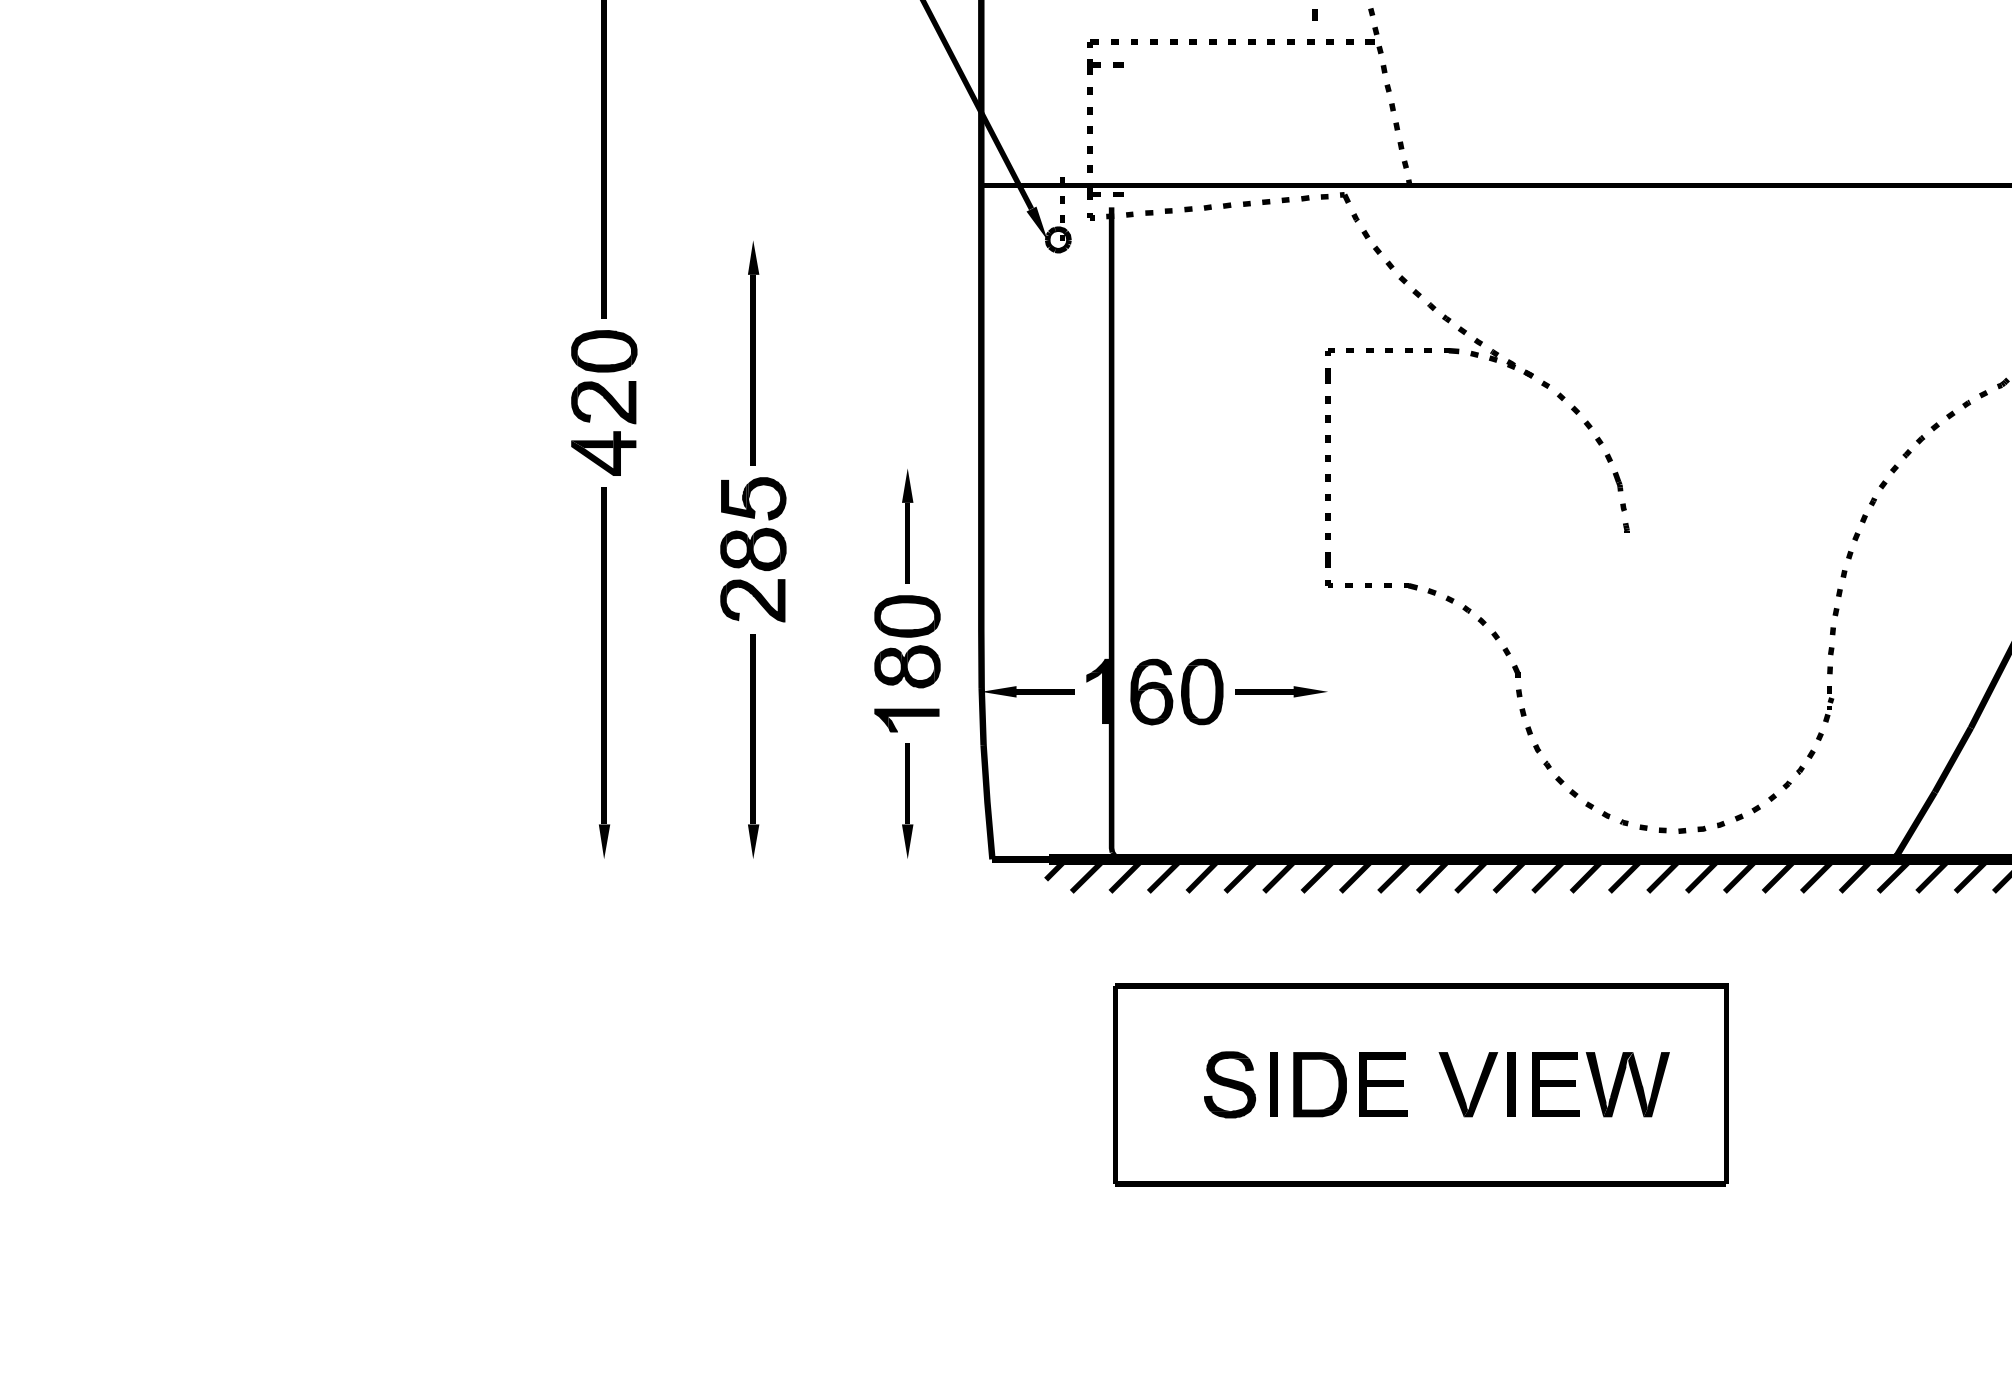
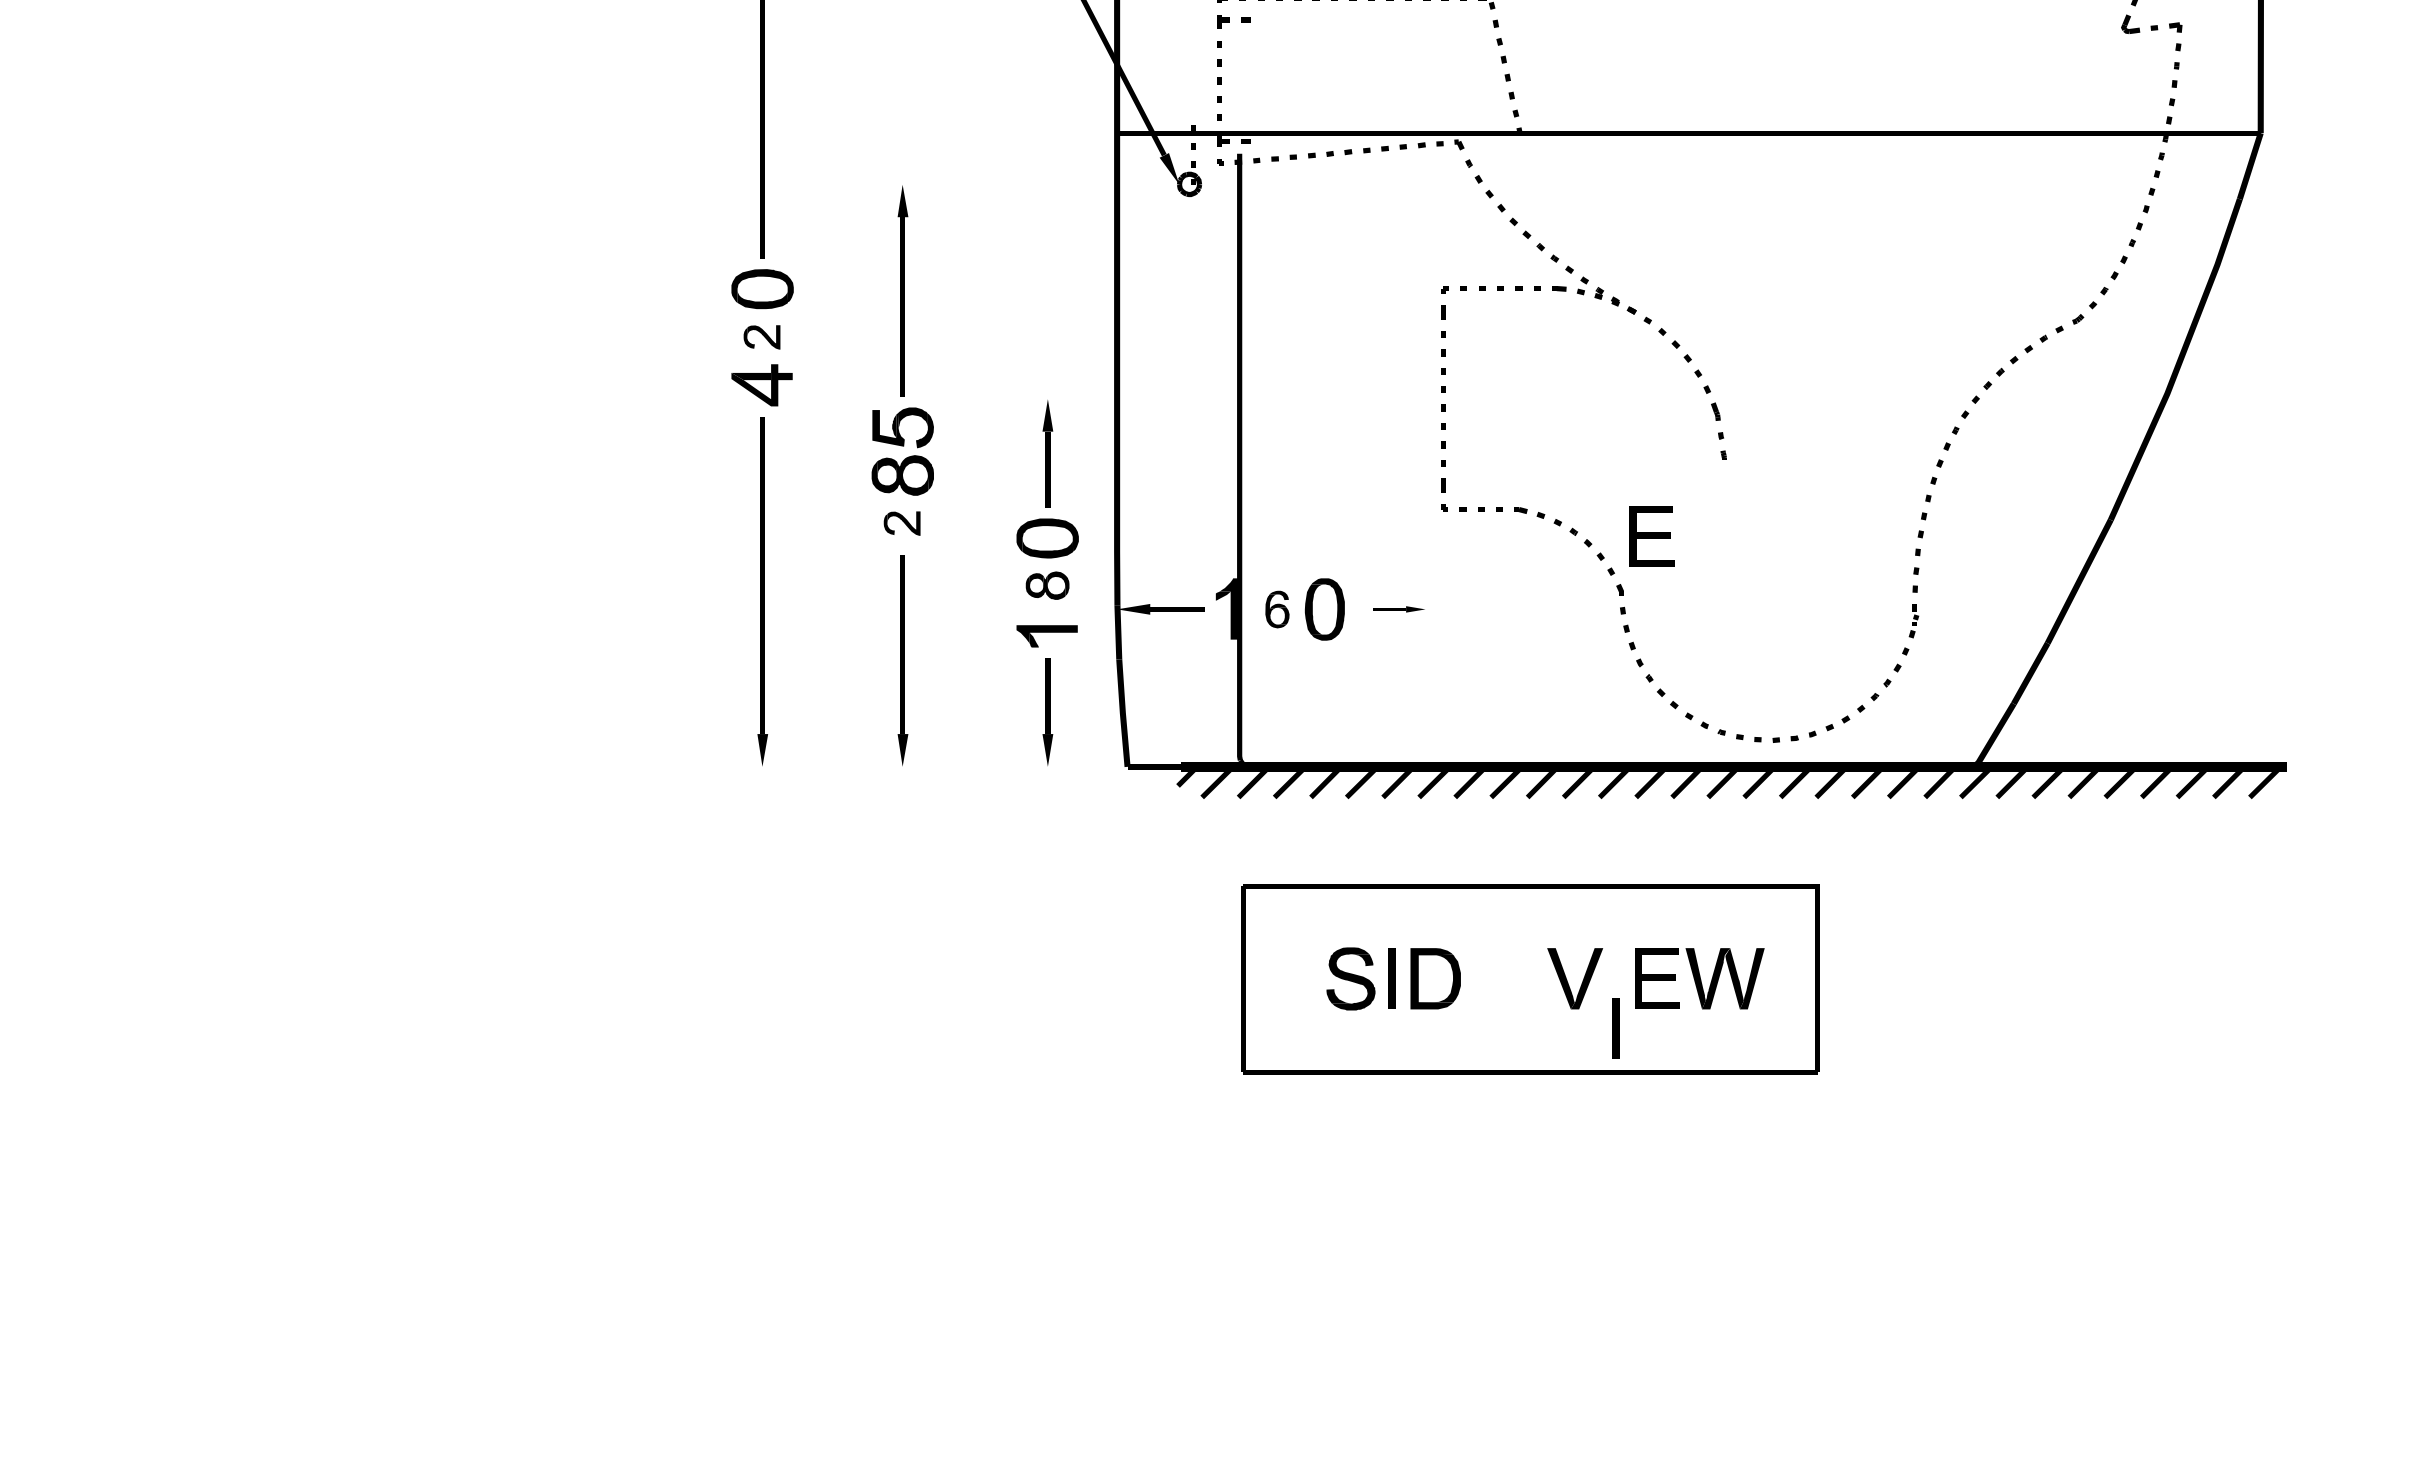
part: (603, 402) -> (761, 337), size x0.6
part: (752, 600) -> (901, 523), size x0.6
part: (907, 666) -> (1047, 585), size x0.7
part: (1151, 691) -> (1277, 609), size x0.6
part: (1280, 691) -> (1398, 609), size x0.6
part: (1382, 1084) -> (1651, 536), moved
part: (1511, 1084) -> (1615, 1028), moved

